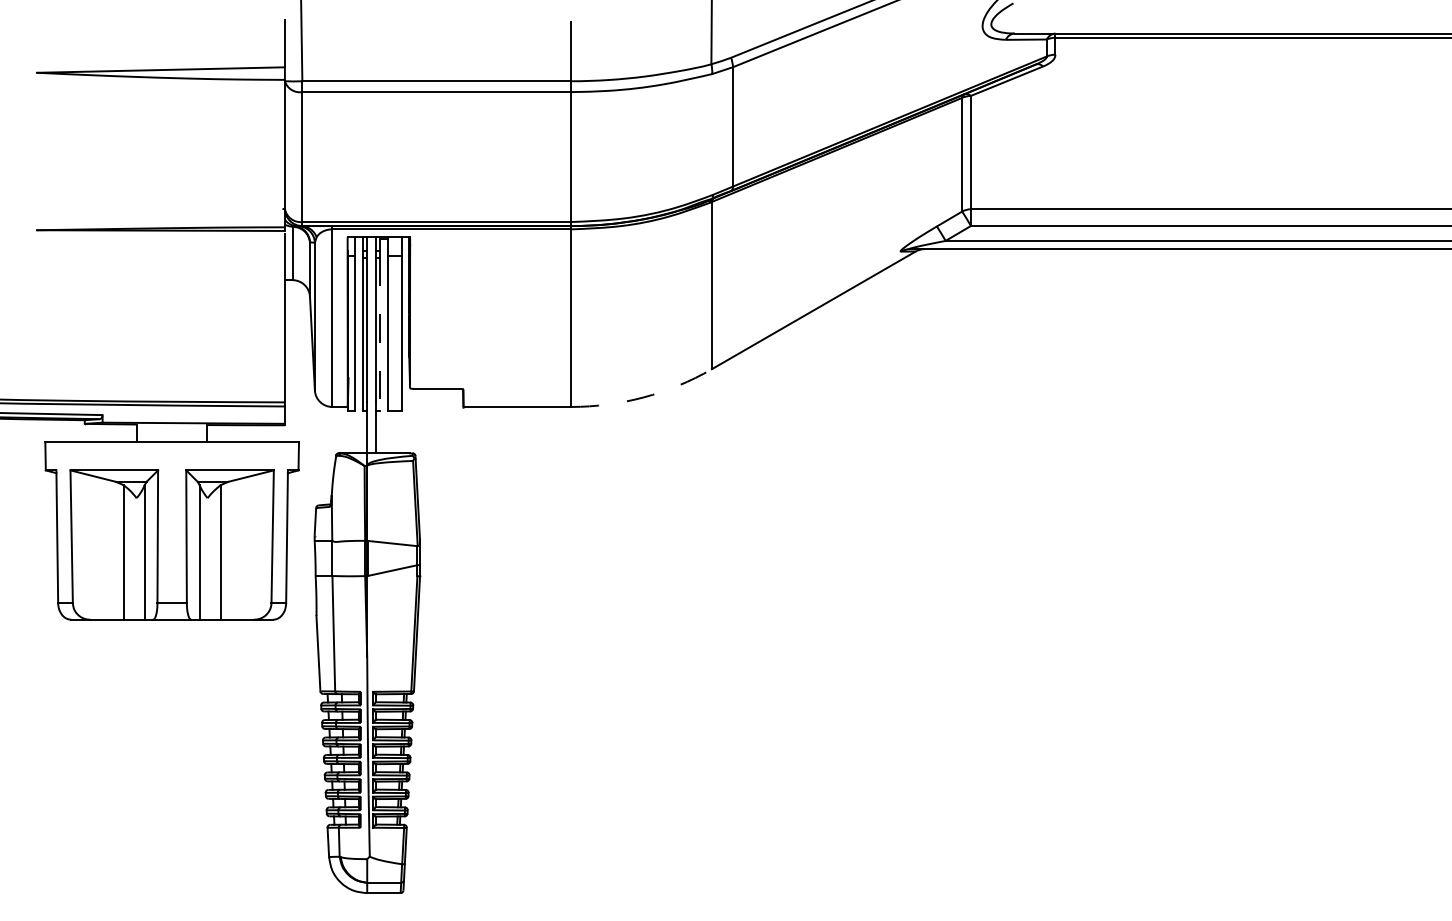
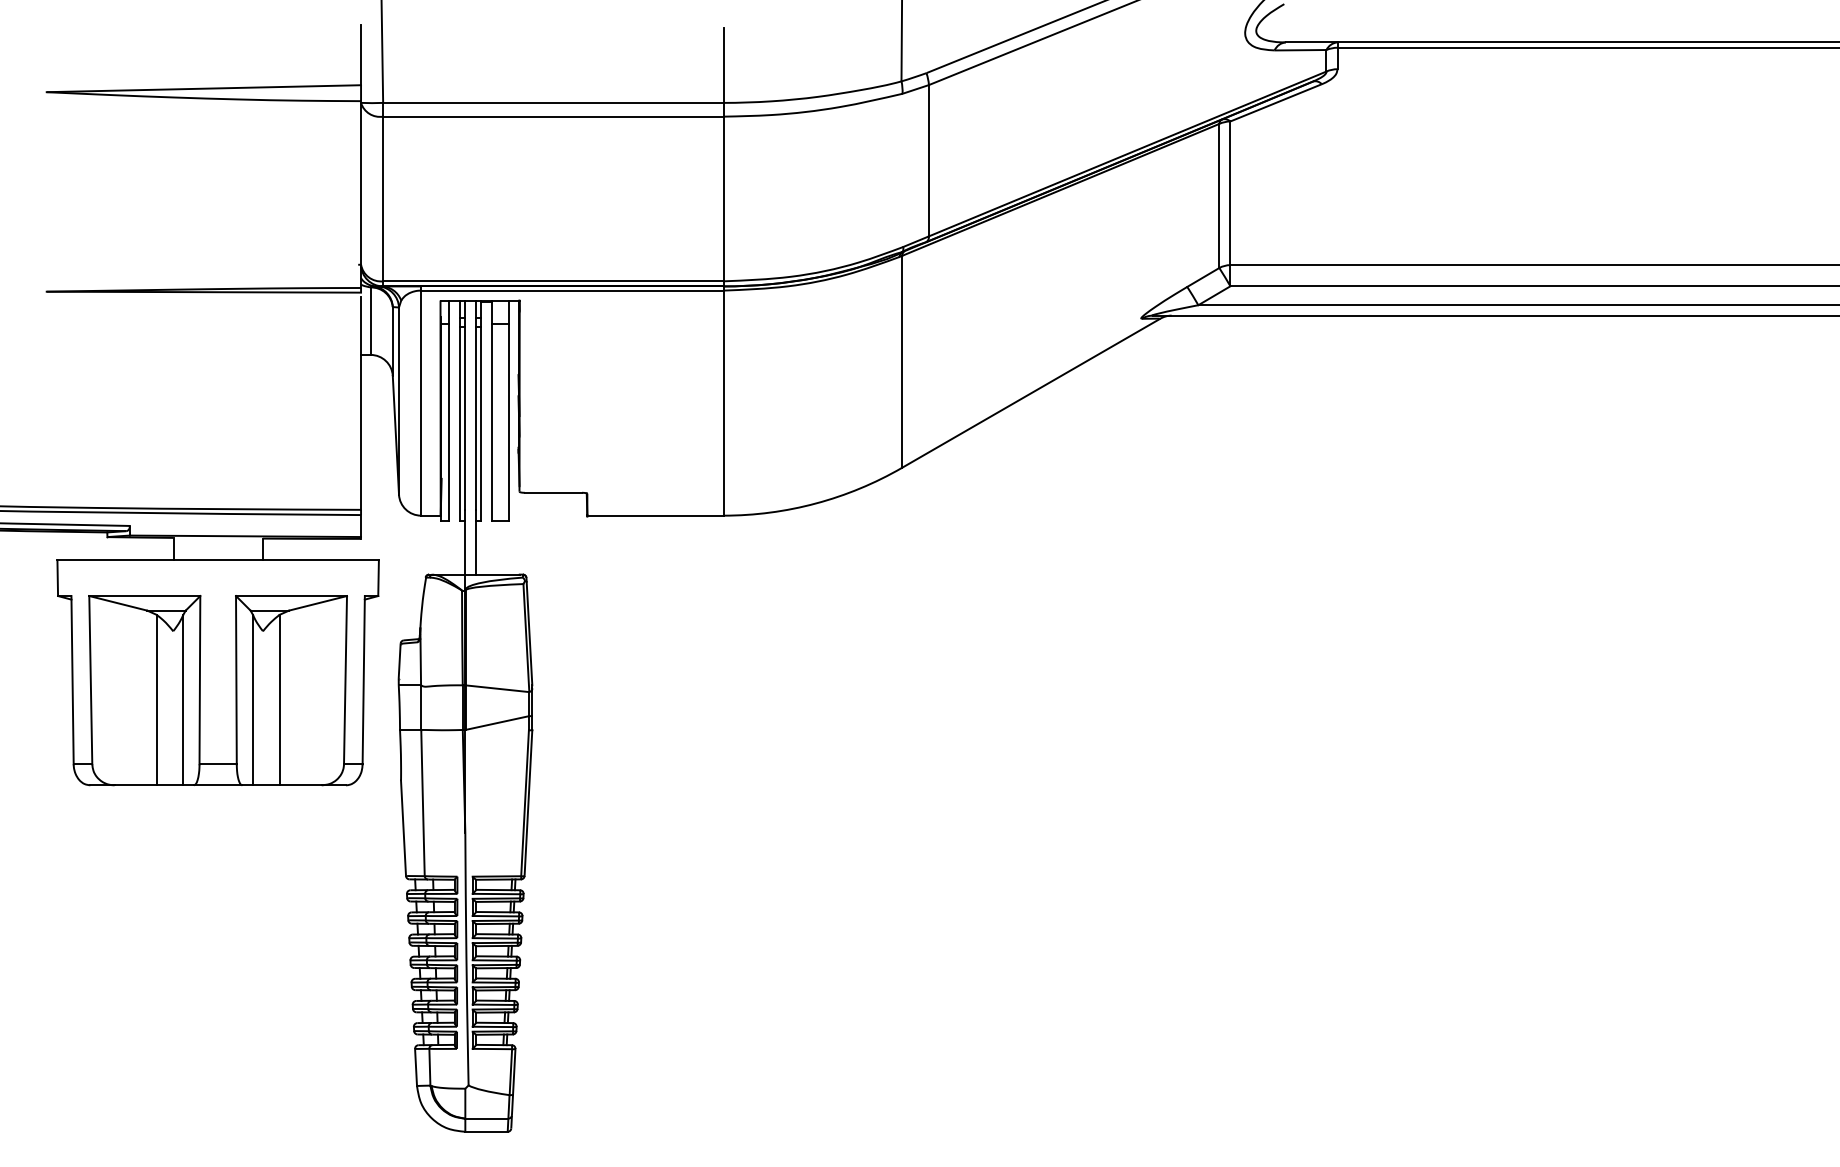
line: (379, 335) -> (481, 424), dashed -> solid
arc: (644, 397) -> (816, 503), dashed -> solid

